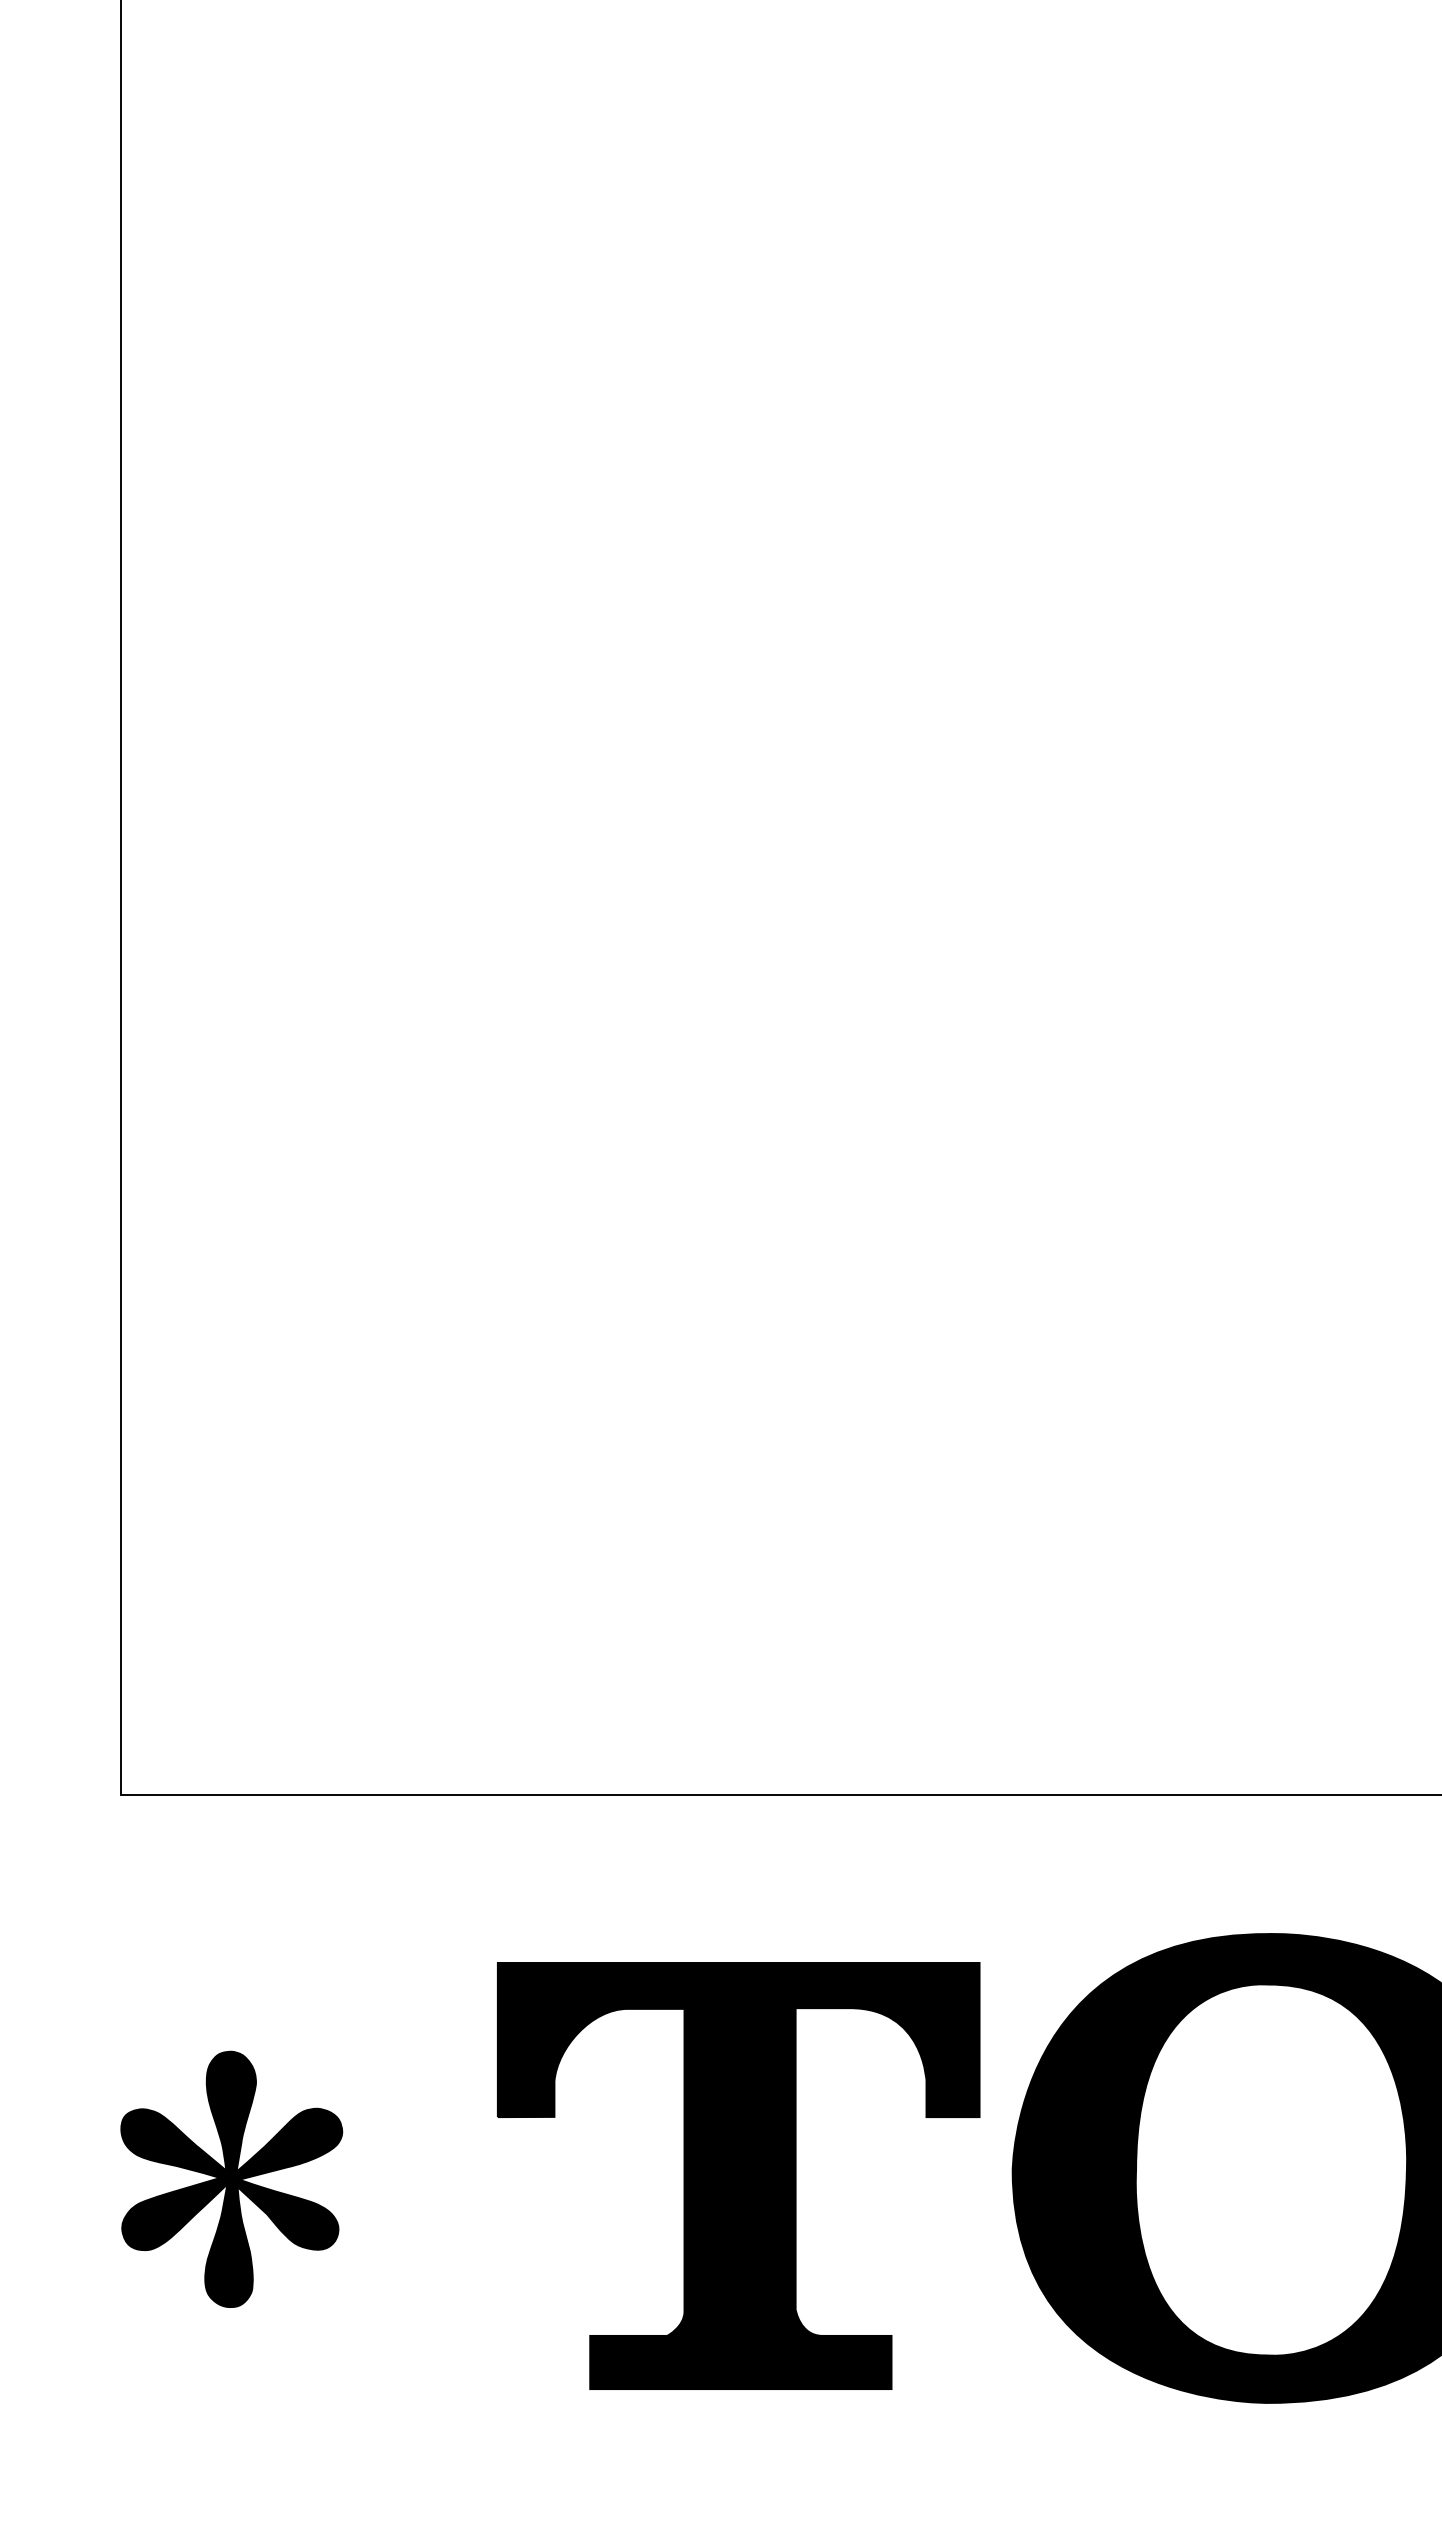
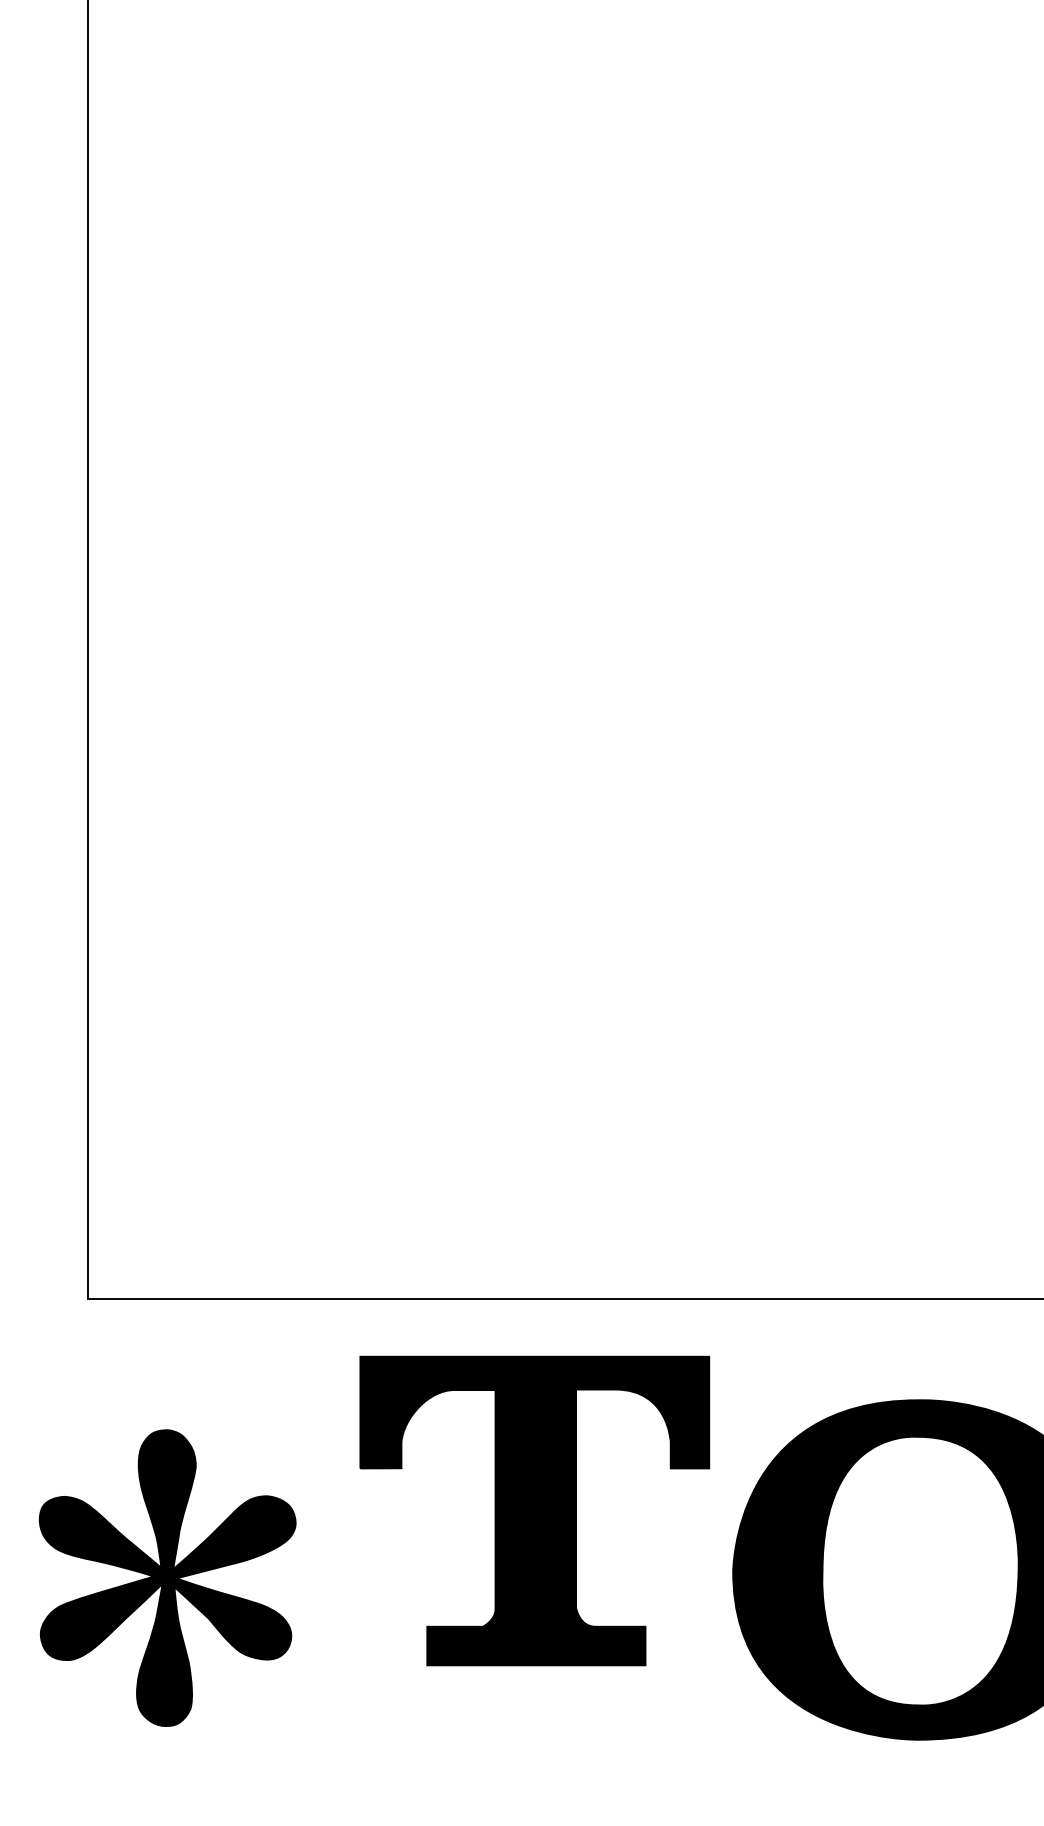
part: (738, 2175) -> (534, 1510), moved
part: (231, 2178) -> (167, 1577), size x1.6

